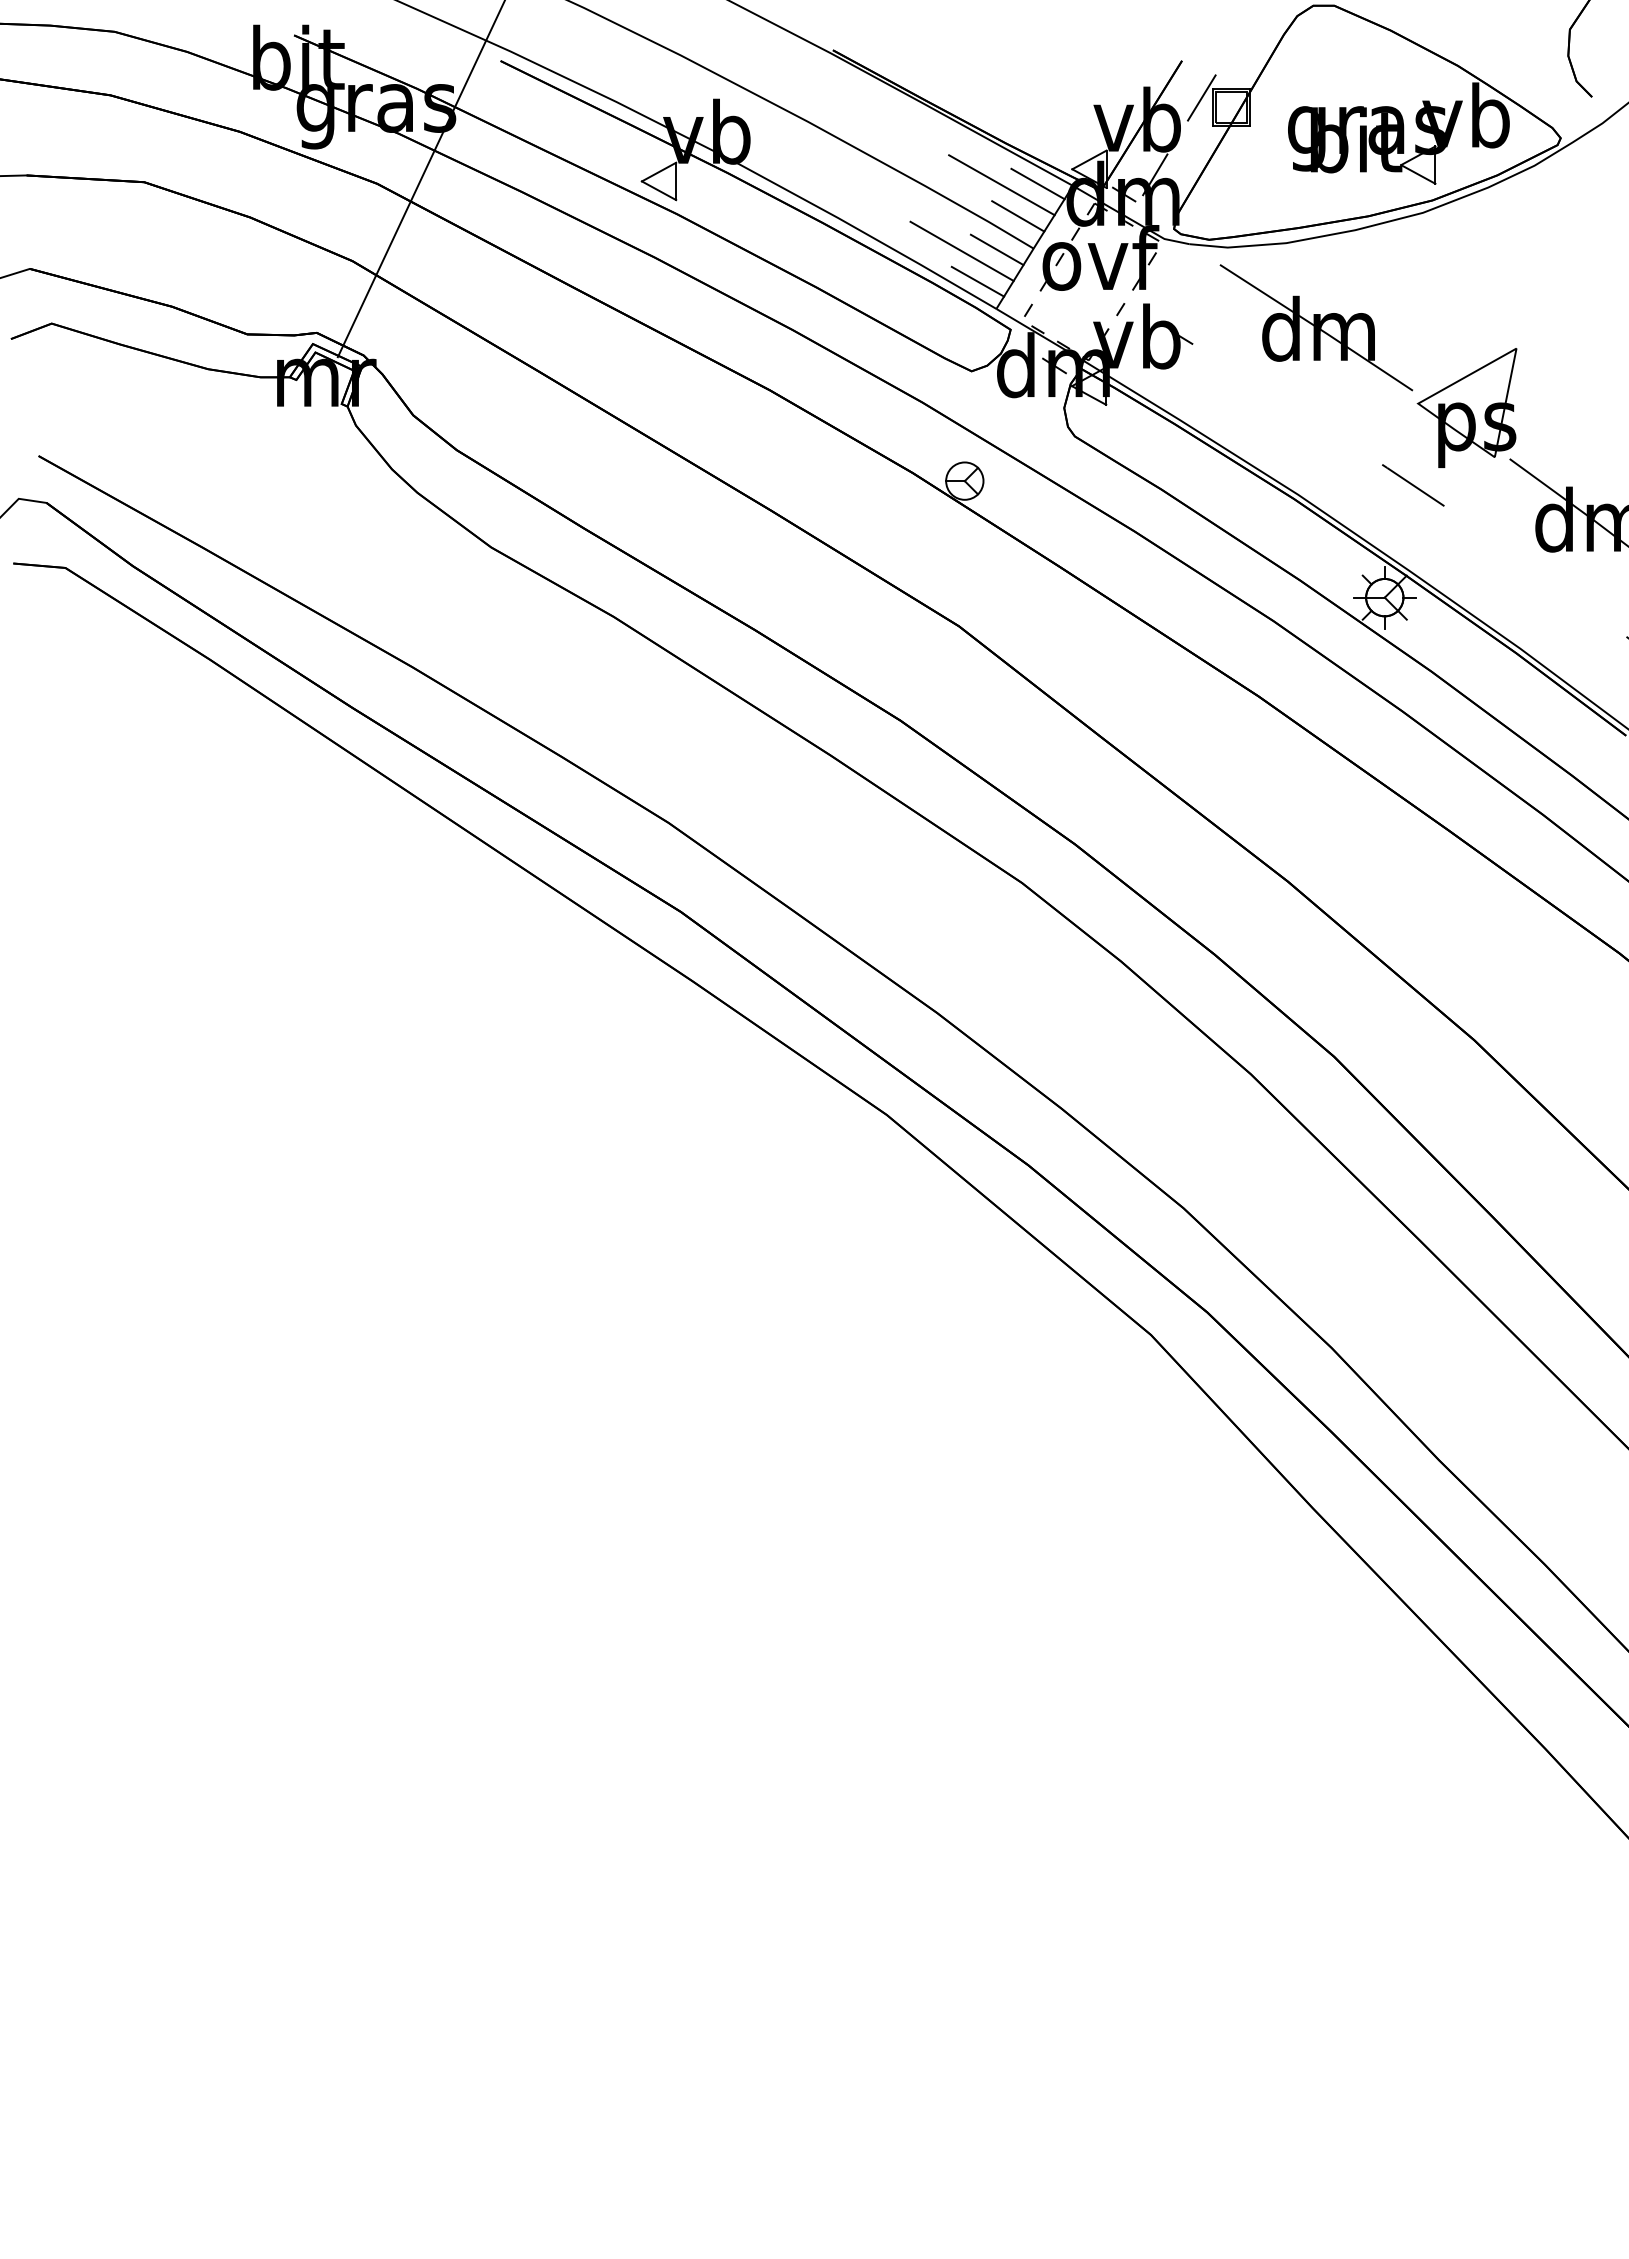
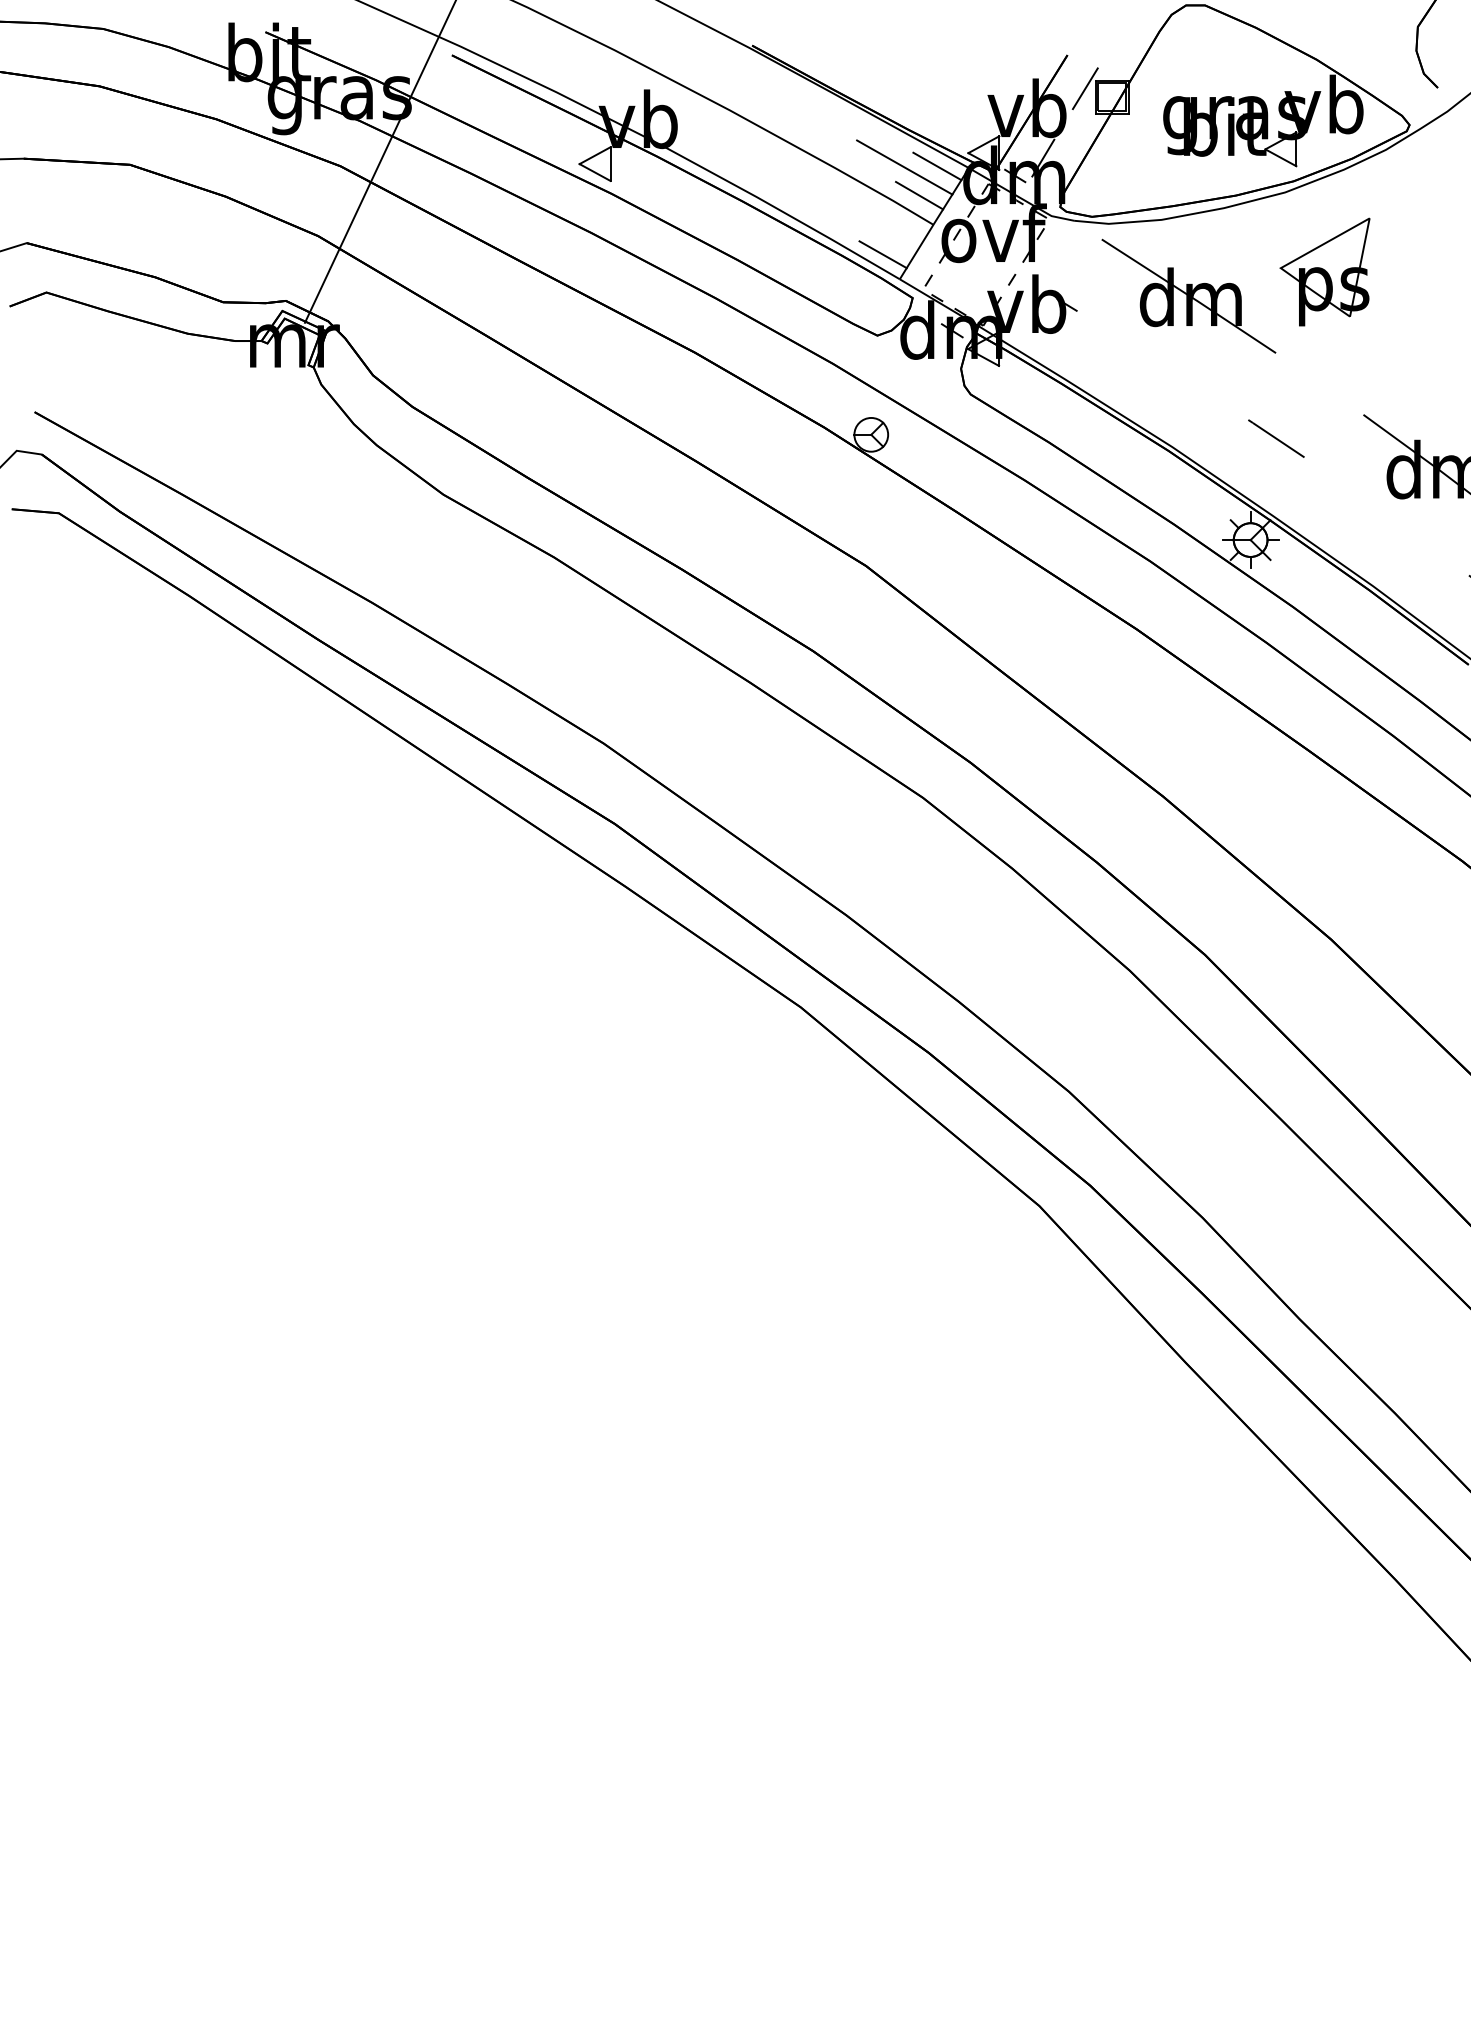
line: (996, 249) -> (899, 225), removed
line: (961, 250) -> (868, 226), removed
part: (1466, 407) -> (1324, 271), moved

